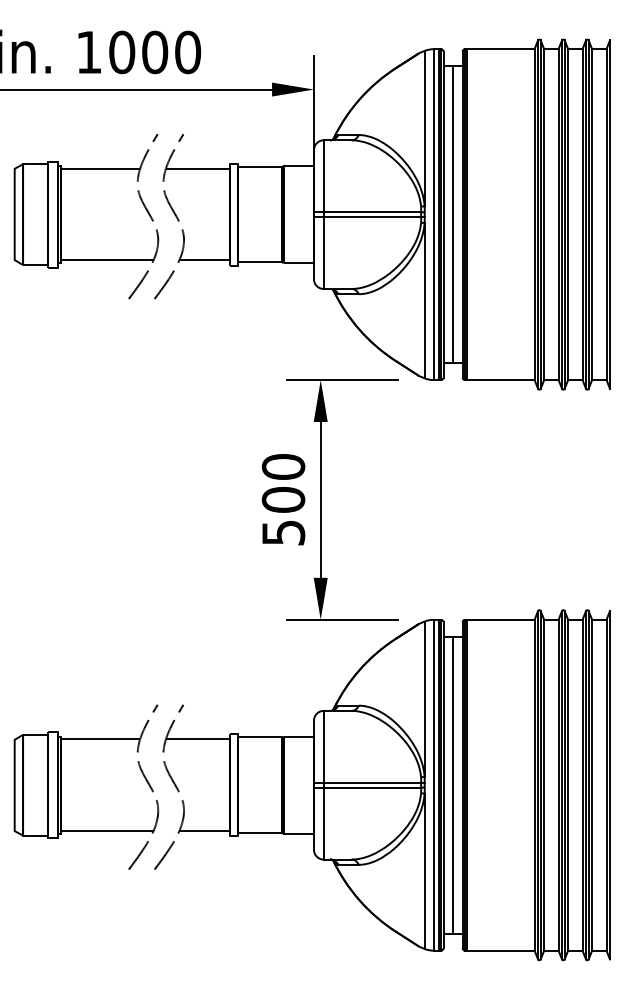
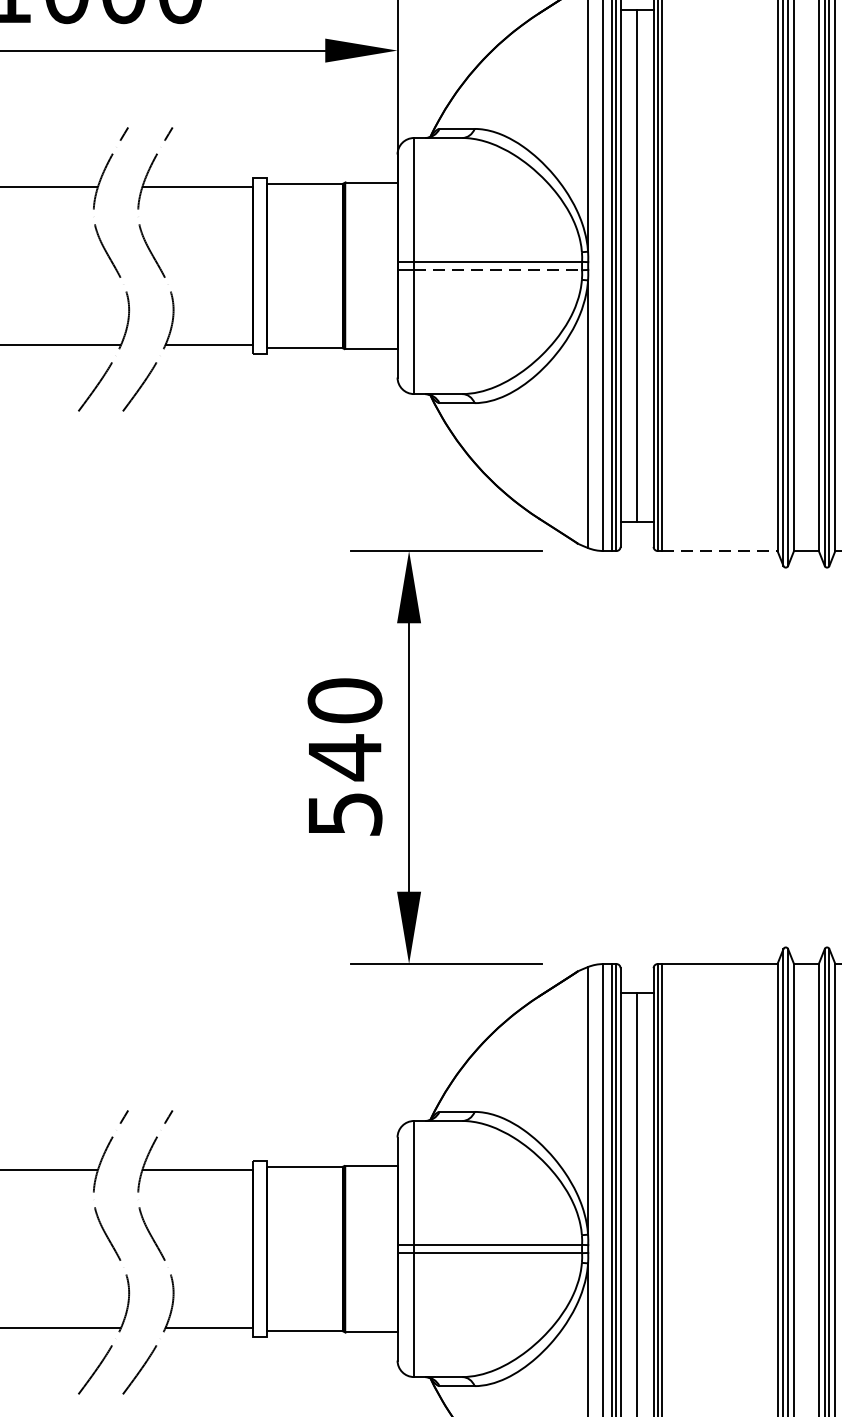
line: (372, 217) -> (498, 270), solid -> dashed
line: (501, 380) -> (720, 551), solid -> dashed
text: (283, 499) -> (344, 756), 500 -> 540

